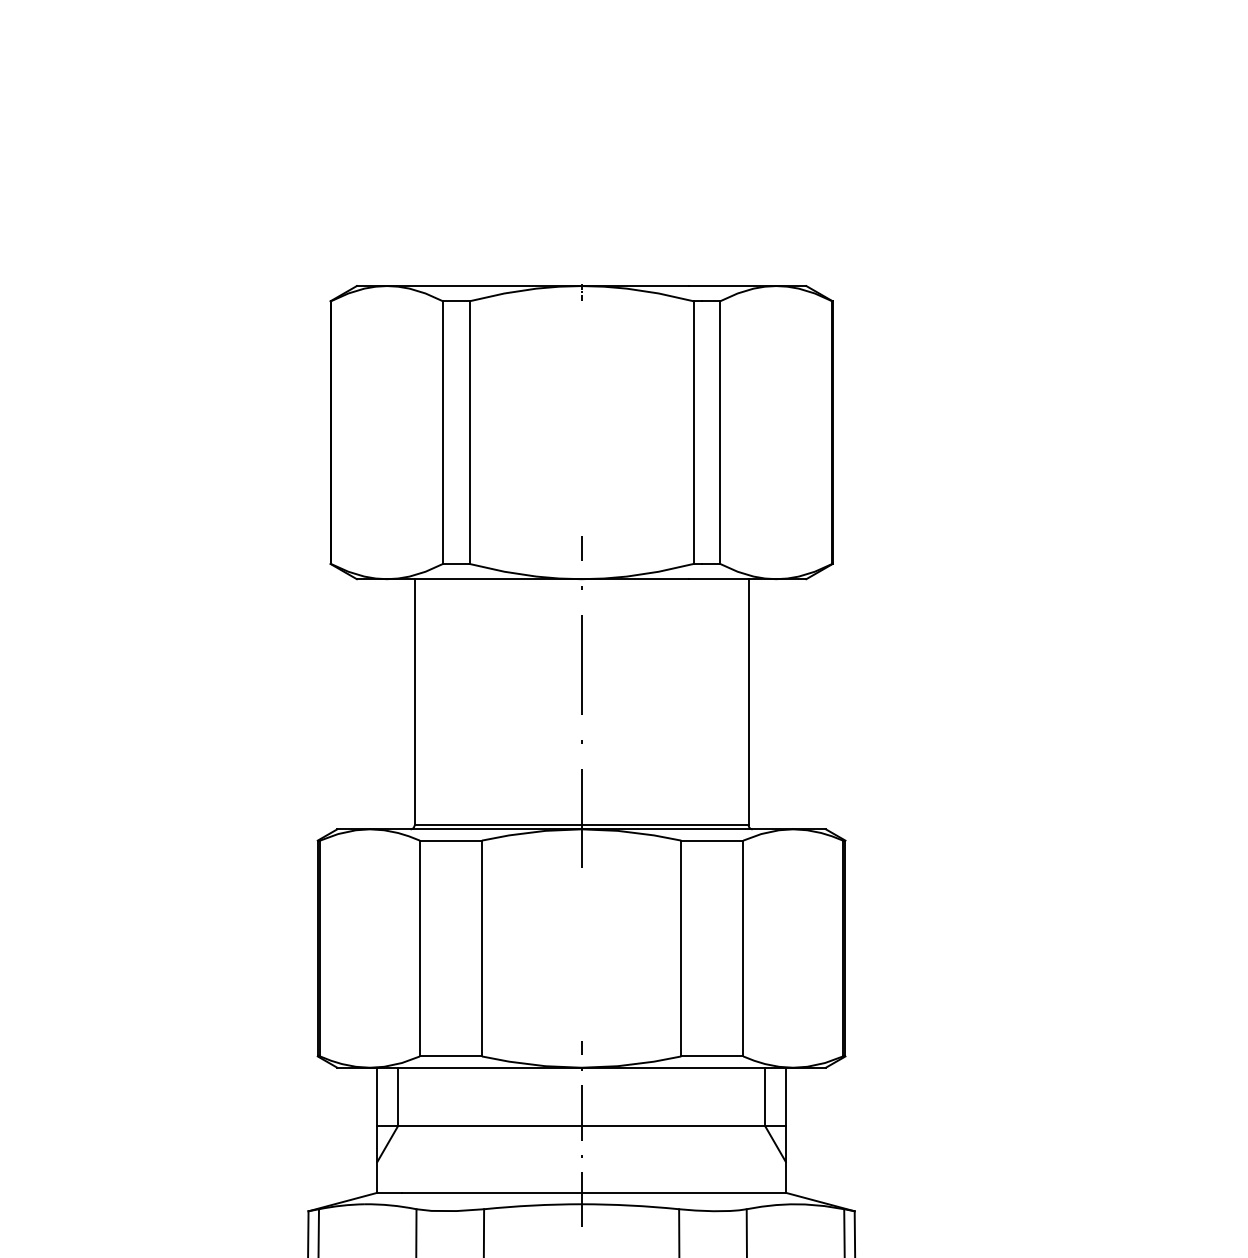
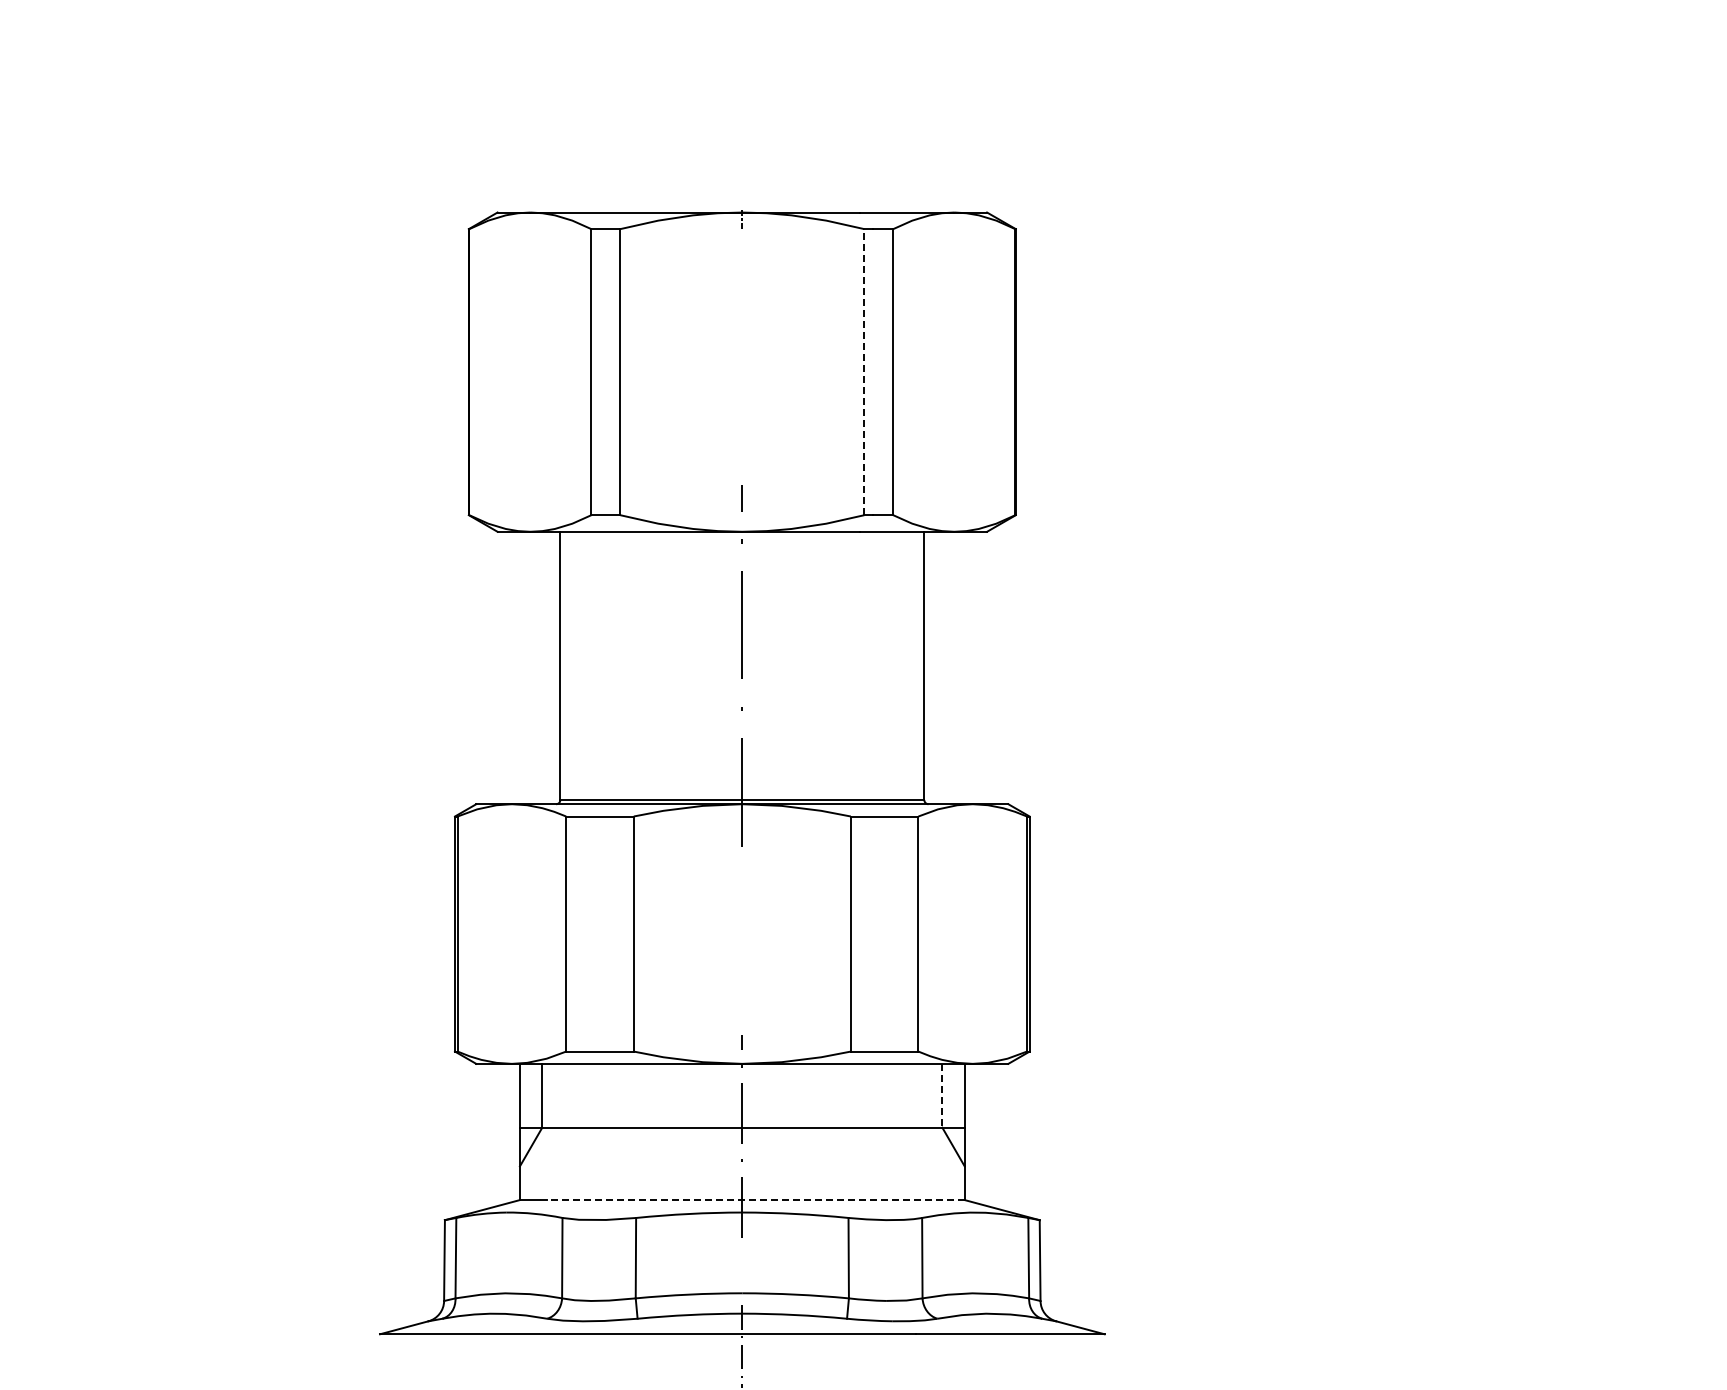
line: (693, 432) -> (864, 371), solid -> dashed
line: (765, 1096) -> (942, 1095), solid -> dashed
line: (593, 1193) -> (755, 1200), solid -> dashed

